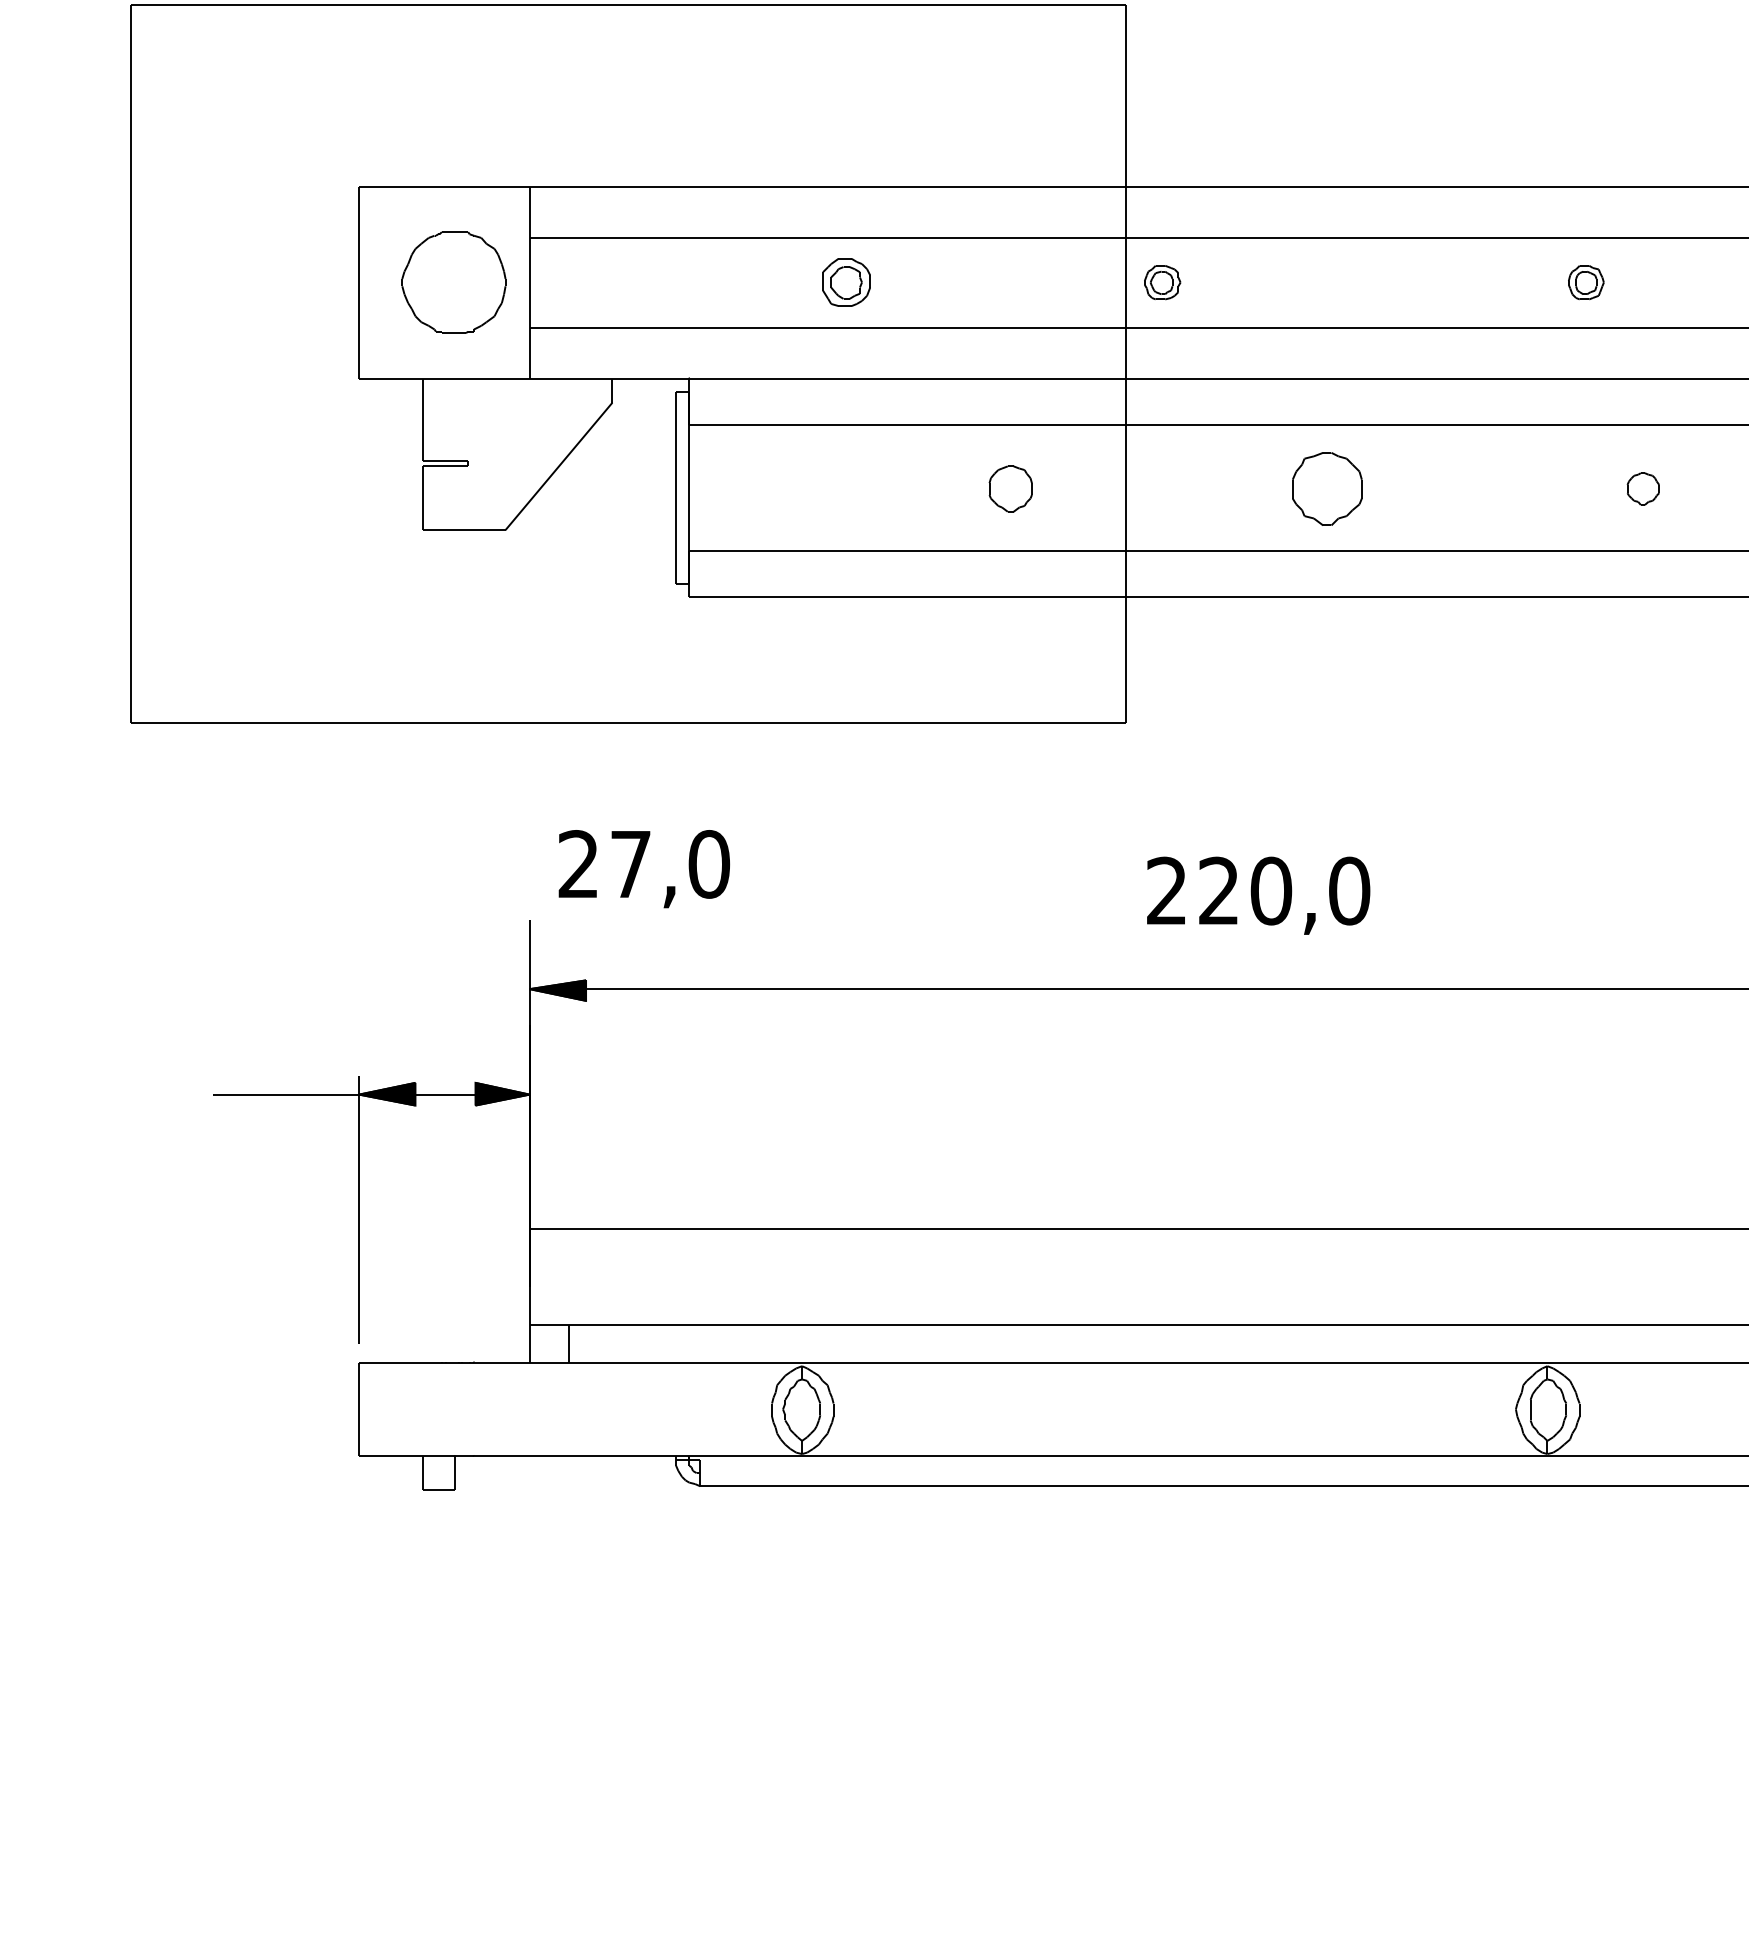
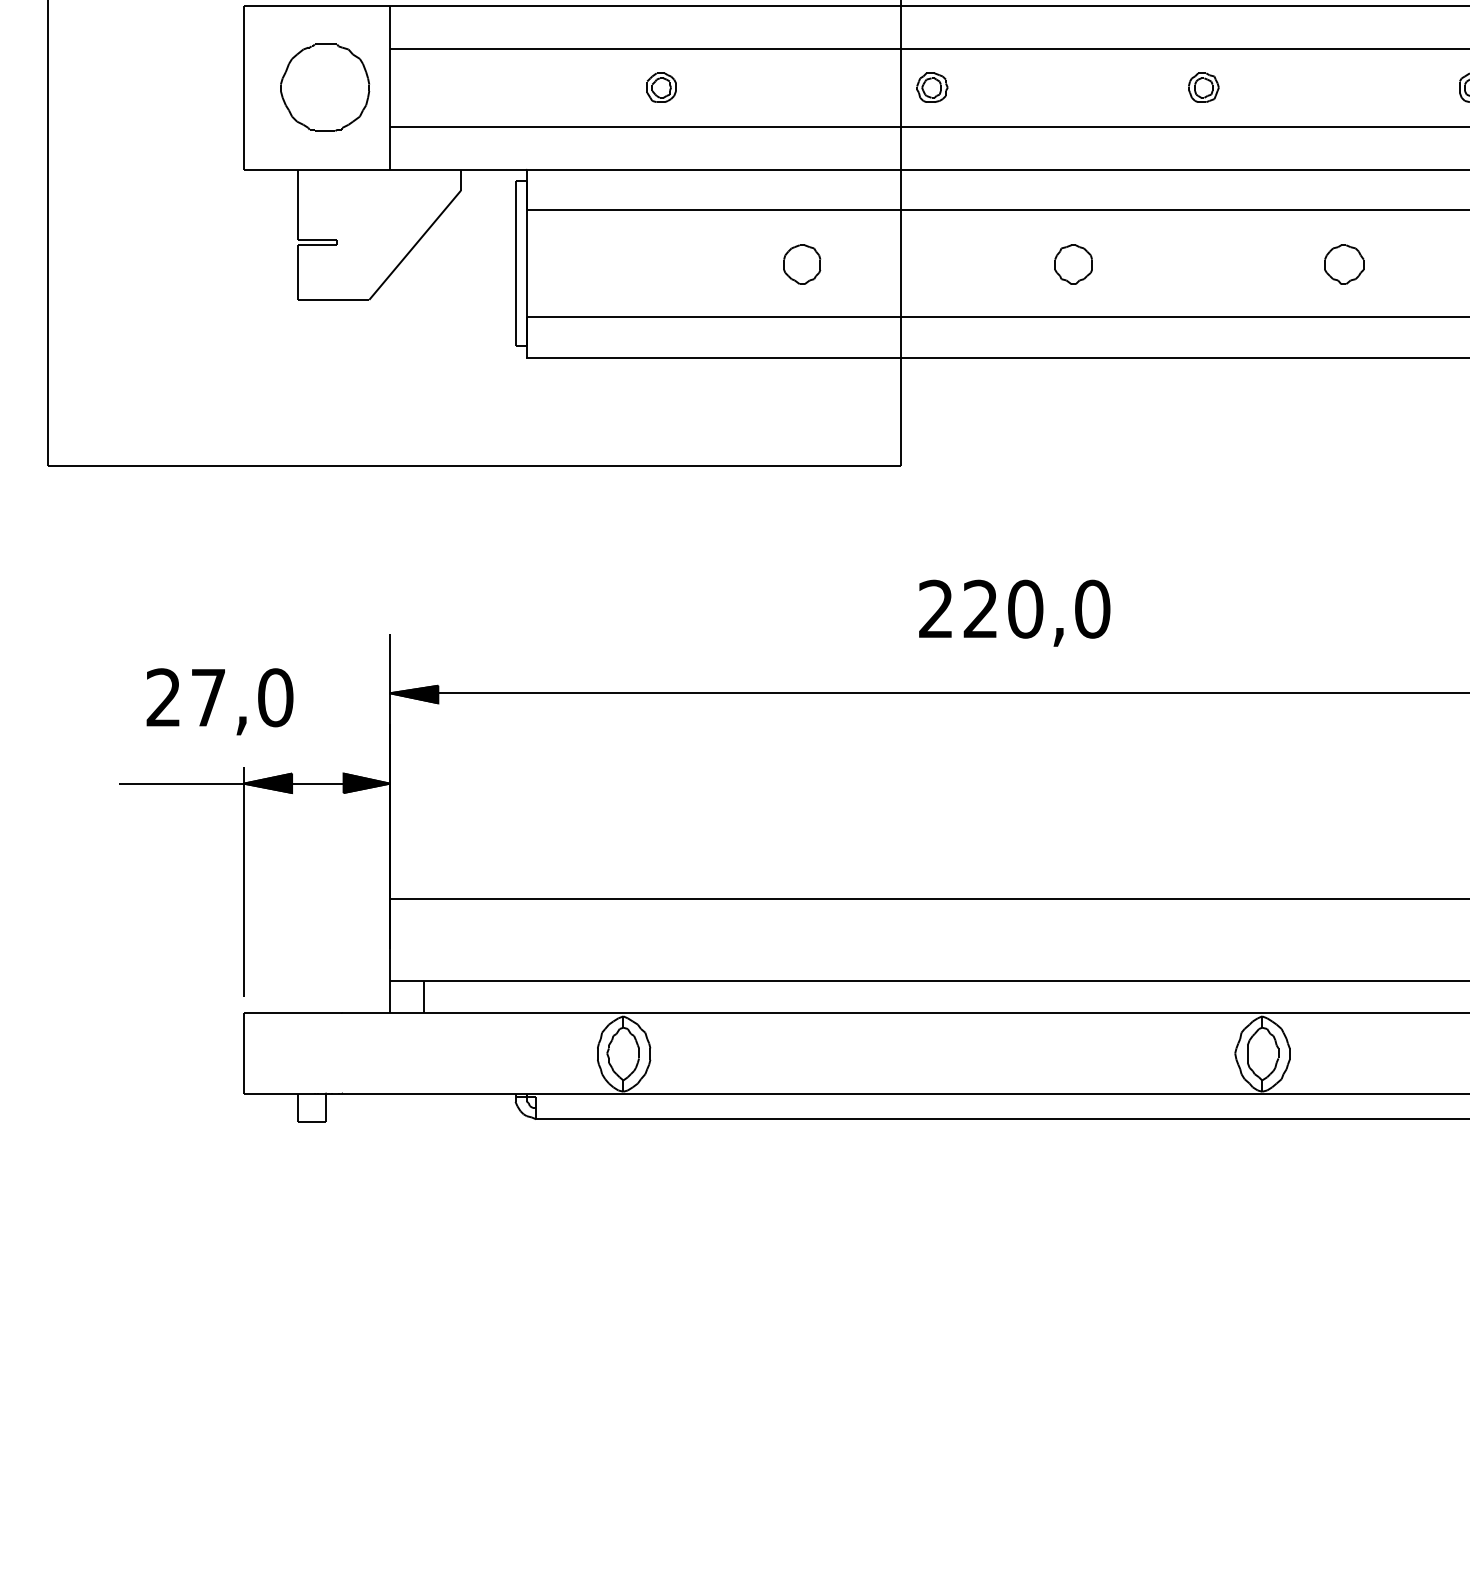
part: (846, 282) -> (661, 87), size x0.71
part: (1586, 282) -> (1203, 87), moved
part: (1327, 488) -> (1073, 264), size x0.62
part: (1643, 488) -> (1344, 264), size x1.43
text: (643, 869) -> (219, 702), moved

